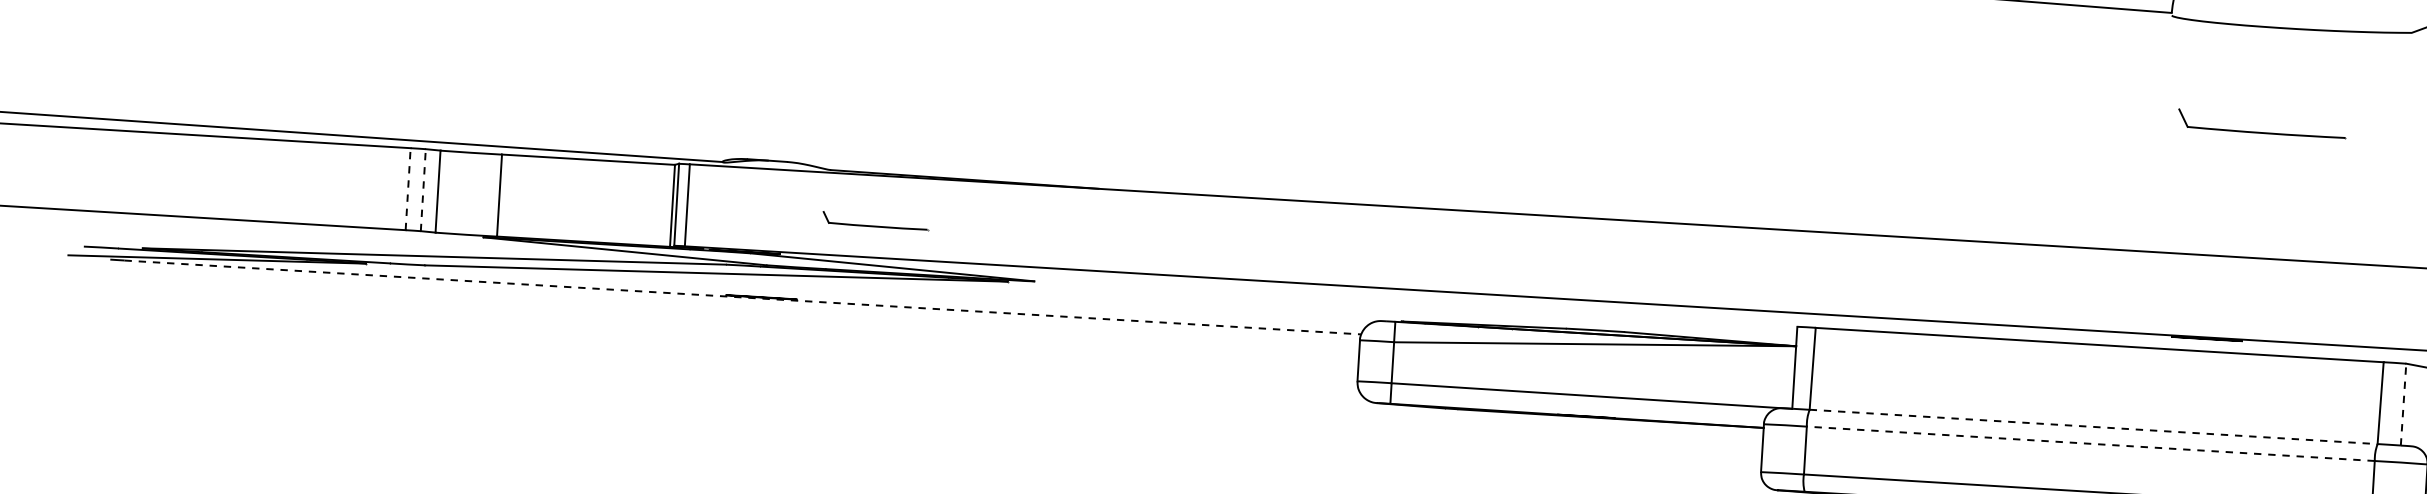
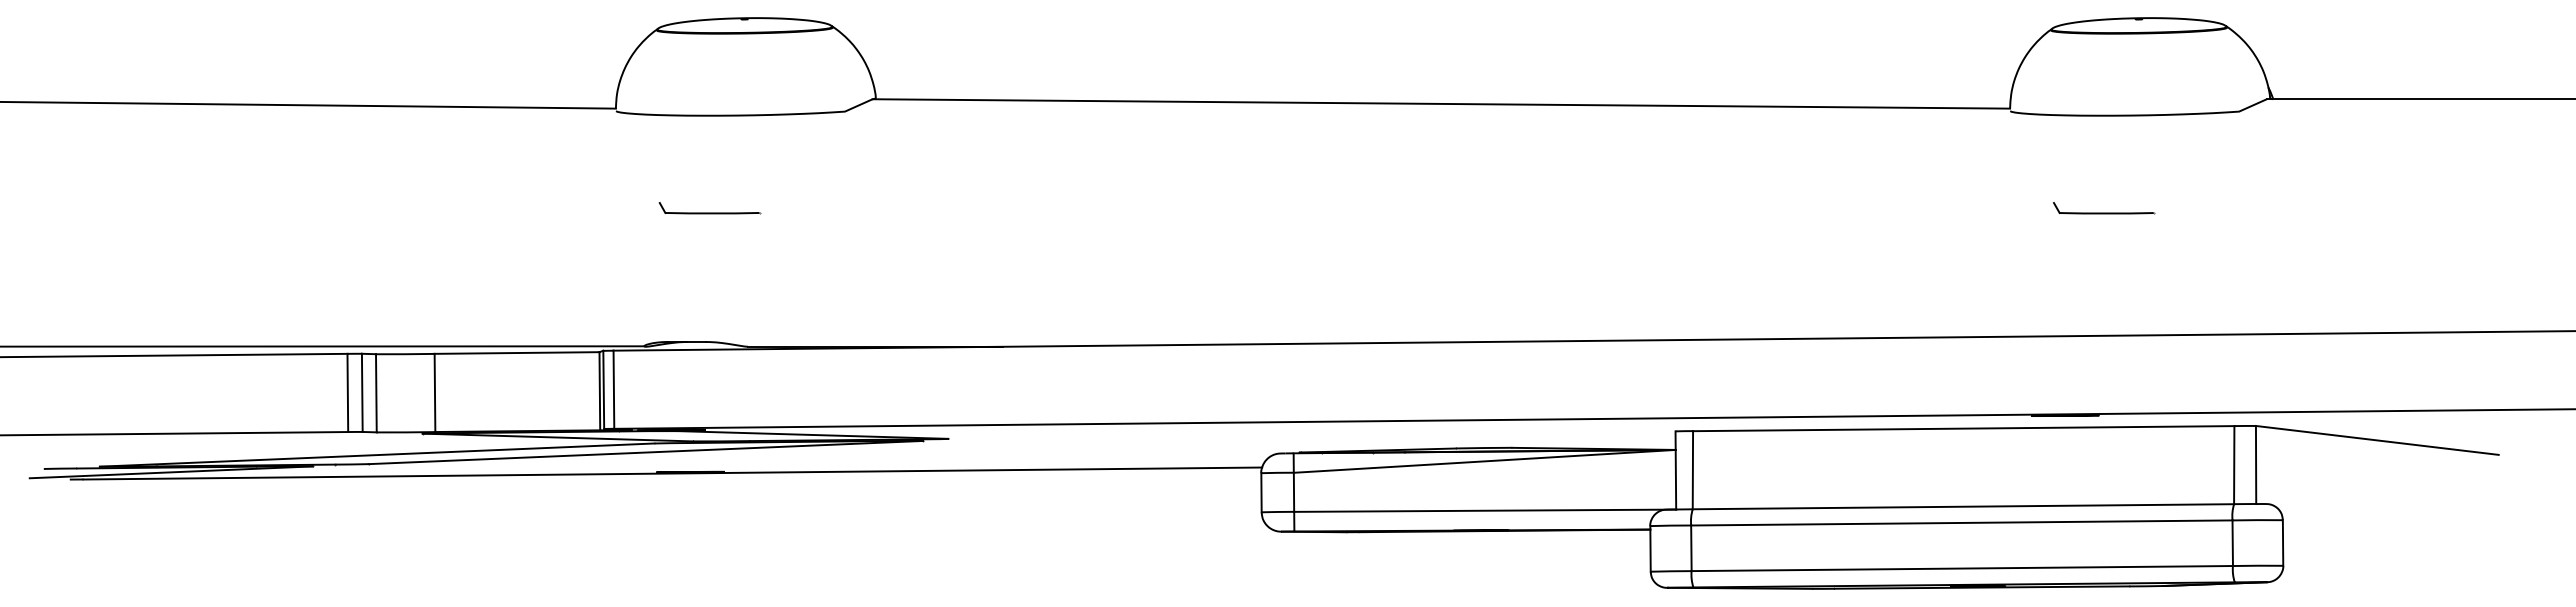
part: (2263, 124) -> (2104, 208), size x0.62
line: (407, 188) -> (347, 392), dashed -> solid
line: (423, 189) -> (362, 392), dashed -> solid
part: (875, 221) -> (709, 208), moved
line: (743, 297) -> (673, 473), dashed -> solid
line: (2404, 404) -> (2256, 464), dashed -> solid
line: (2093, 426) -> (1963, 506), dashed -> solid
line: (2090, 443) -> (1961, 522), dashed -> solid

